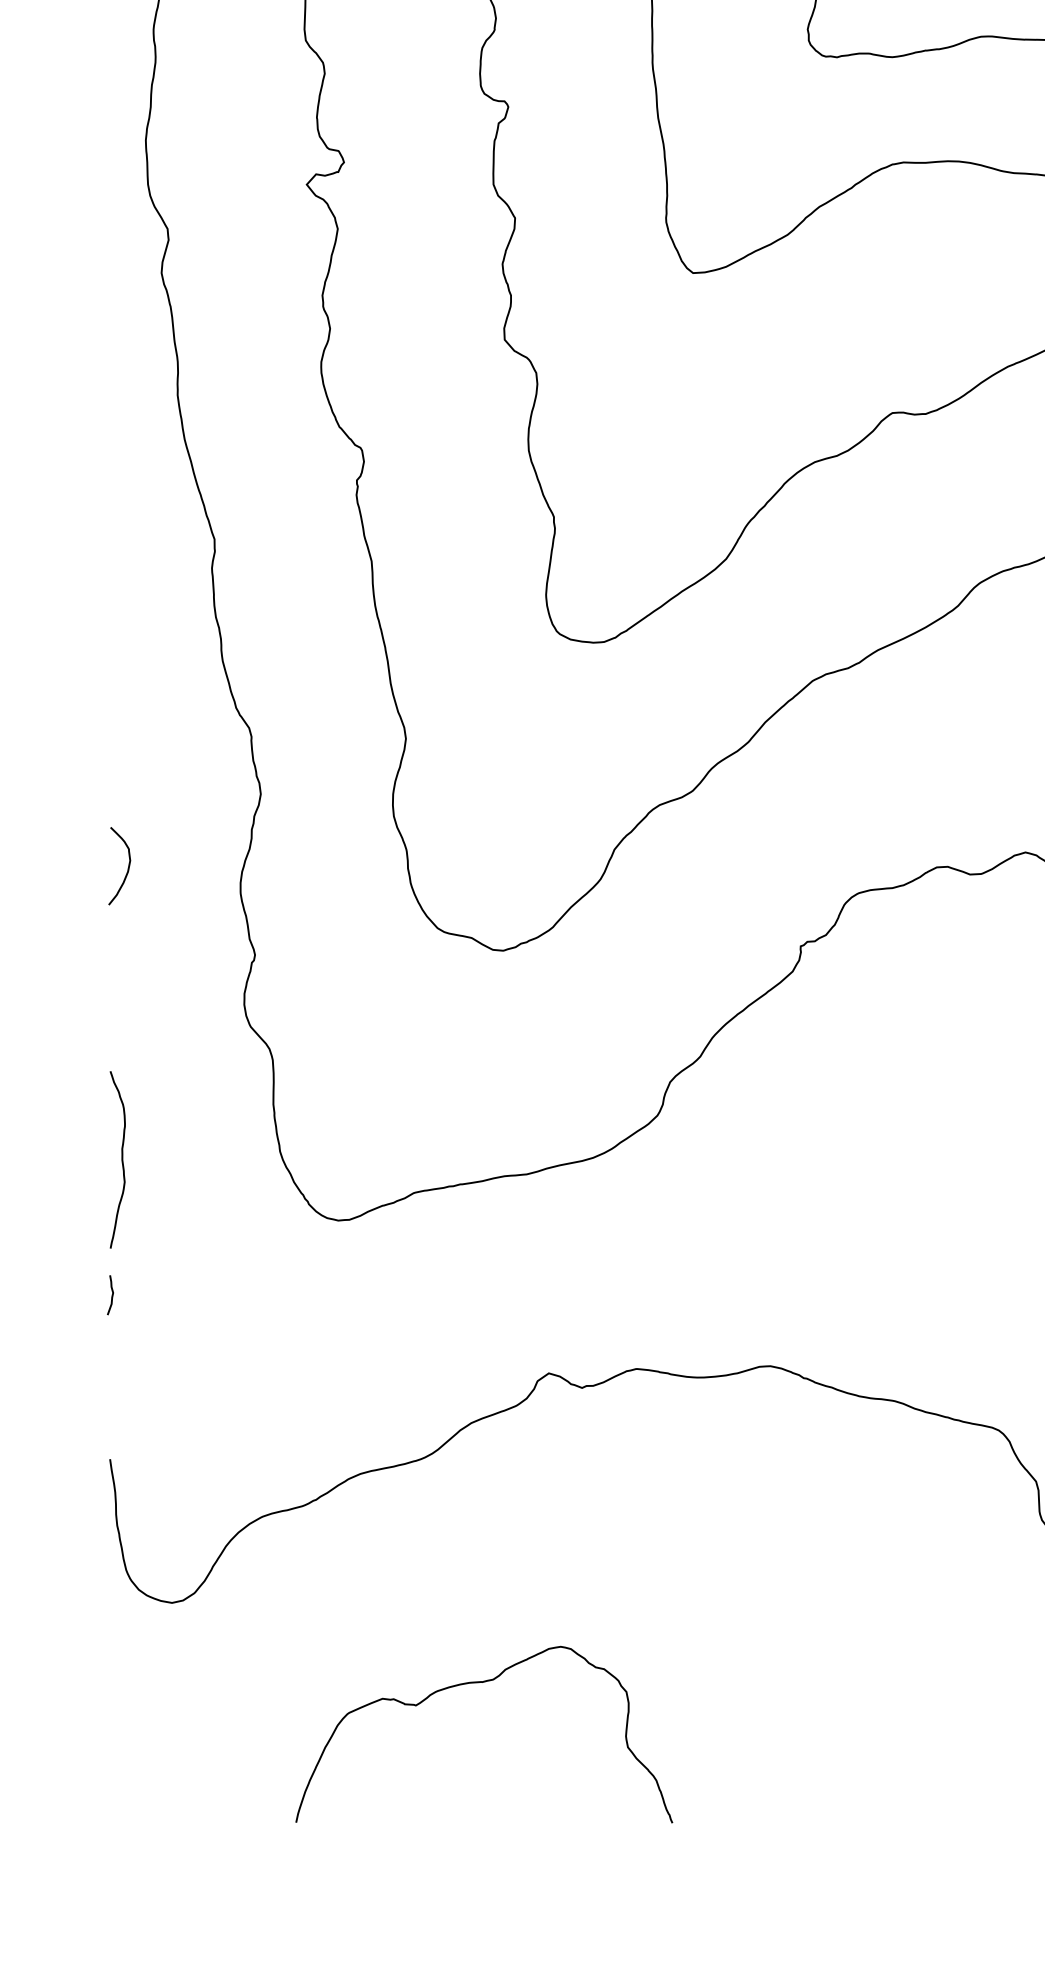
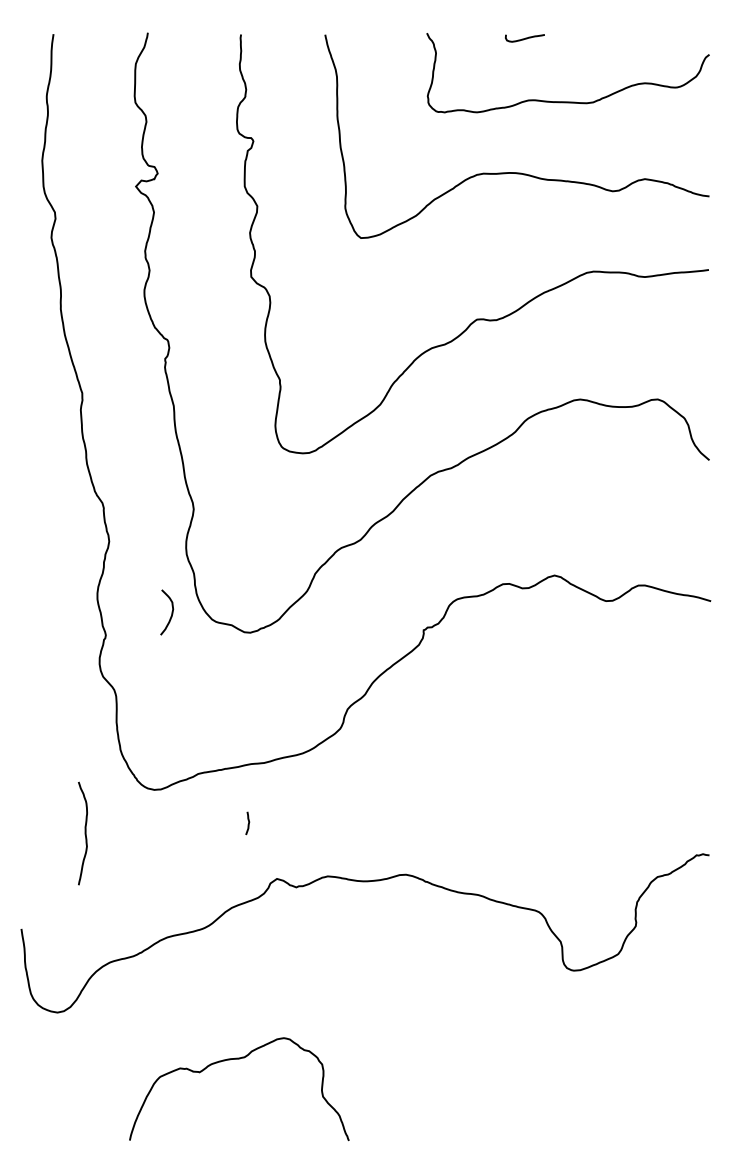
curve: (127, 866) -> (171, 612), moved
curve: (120, 1159) -> (84, 833), moved
curve: (111, 1295) -> (248, 823), moved

